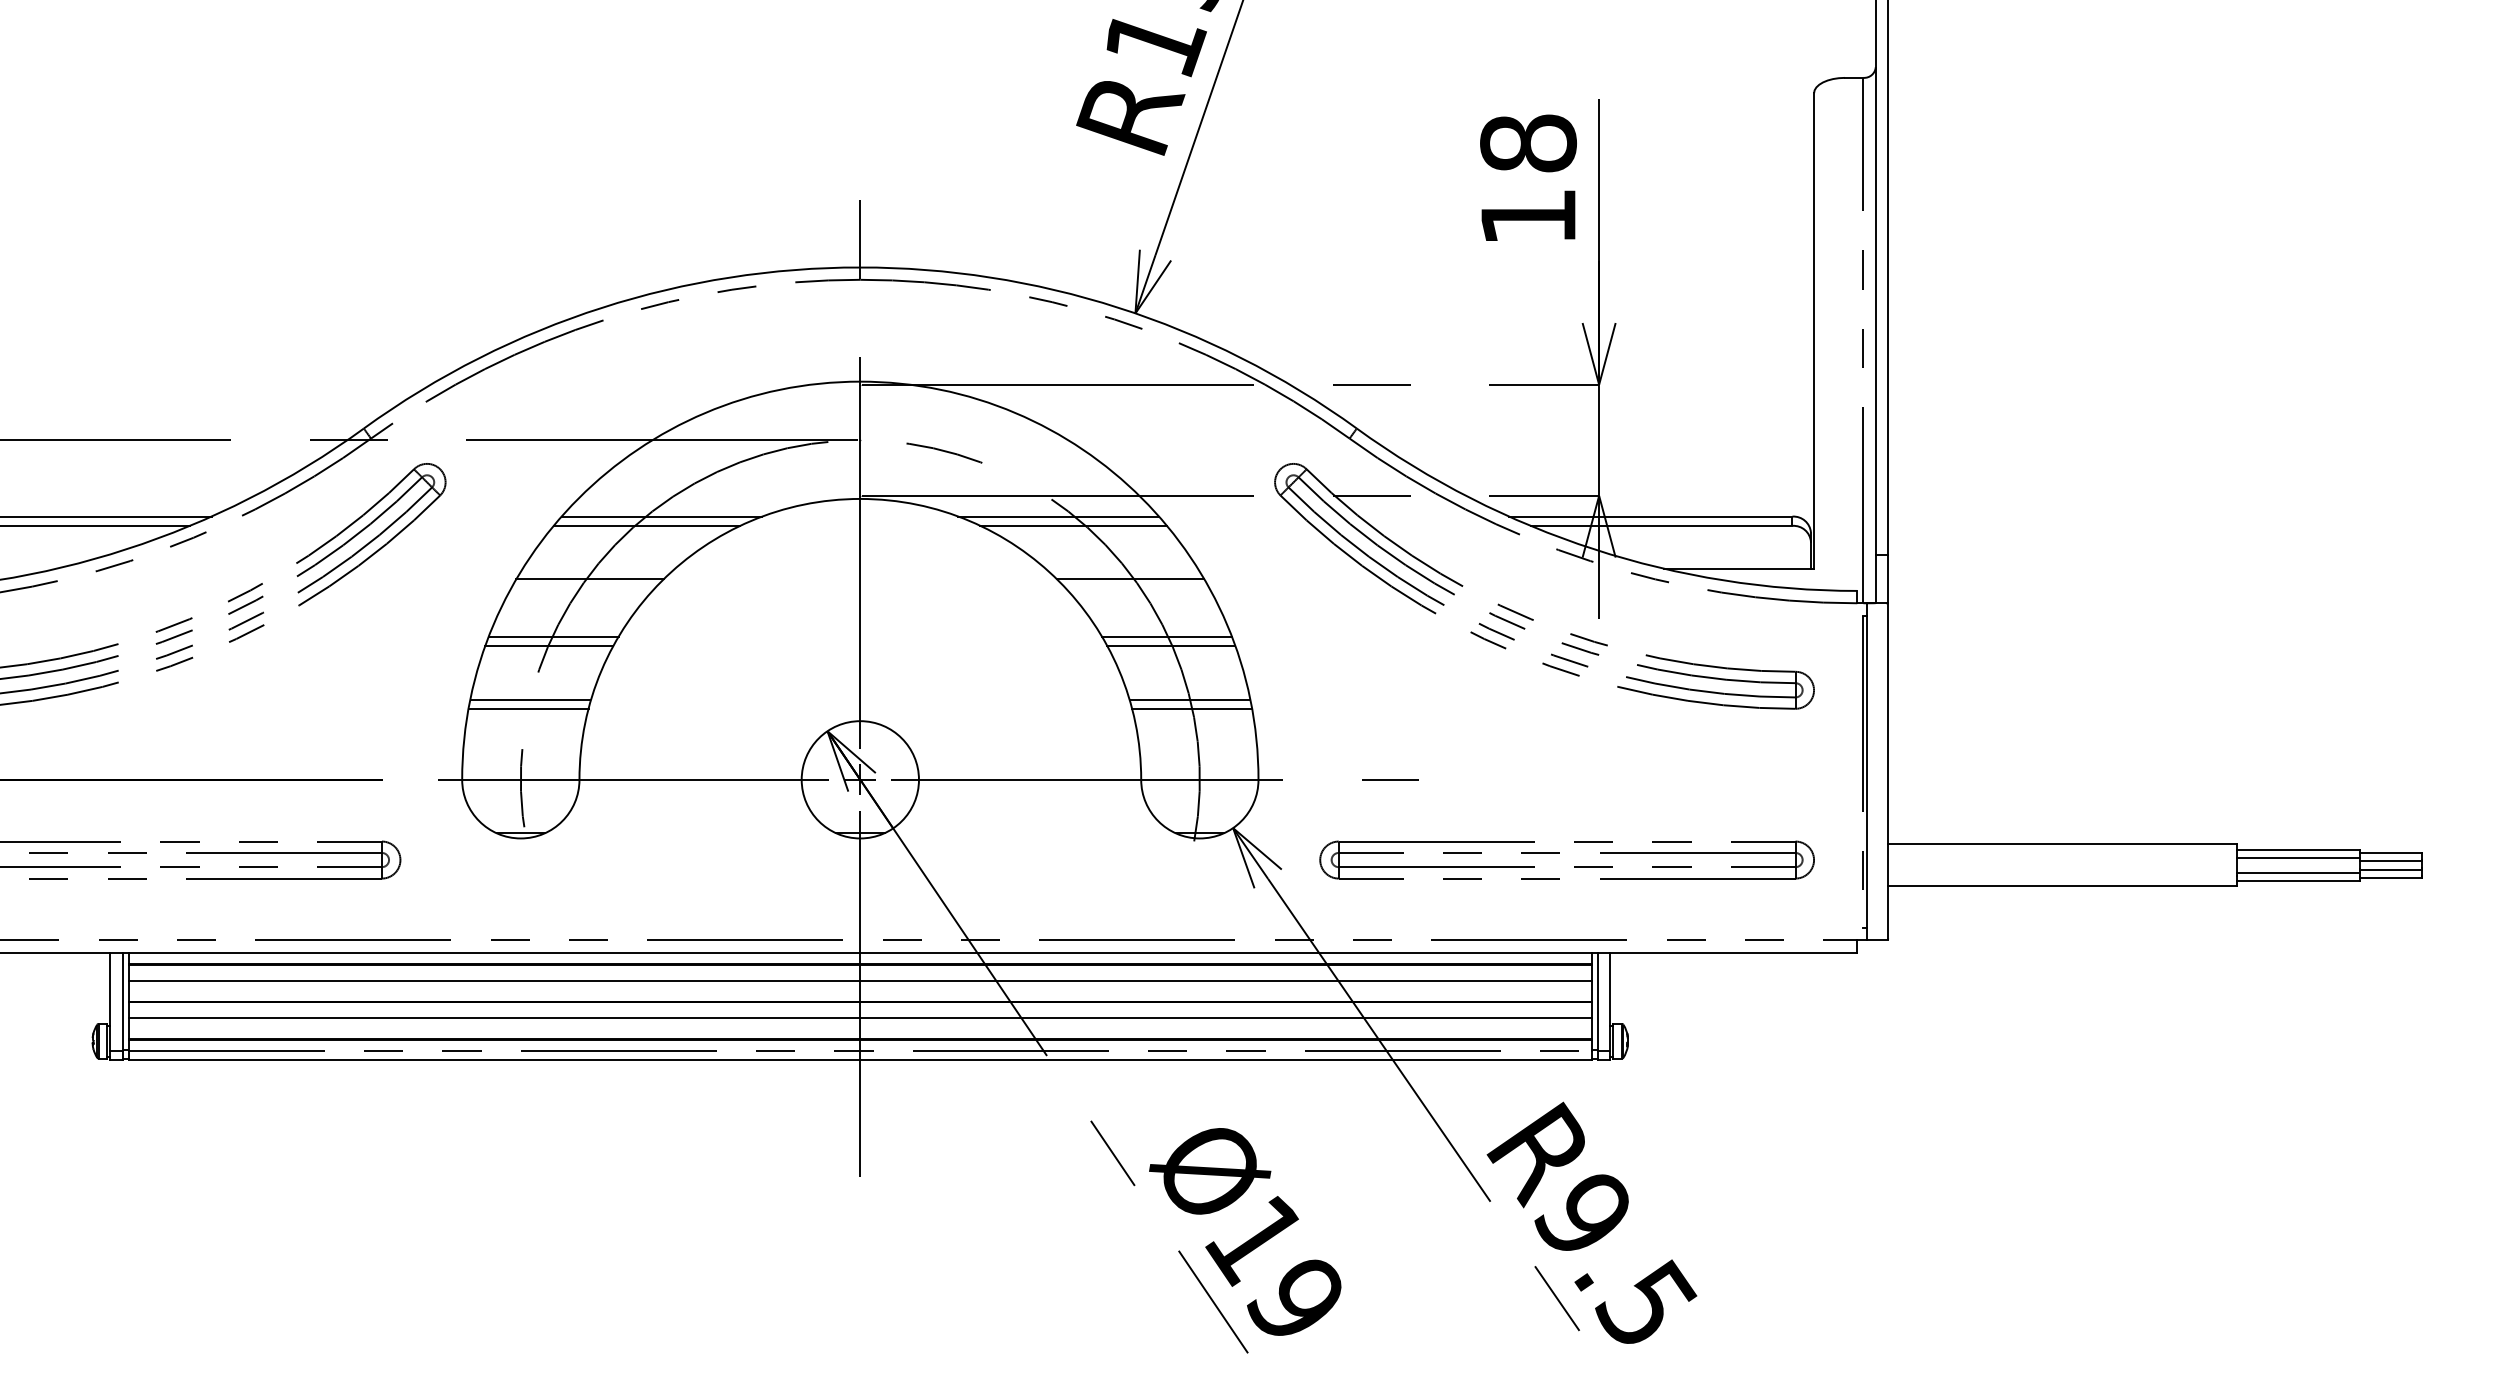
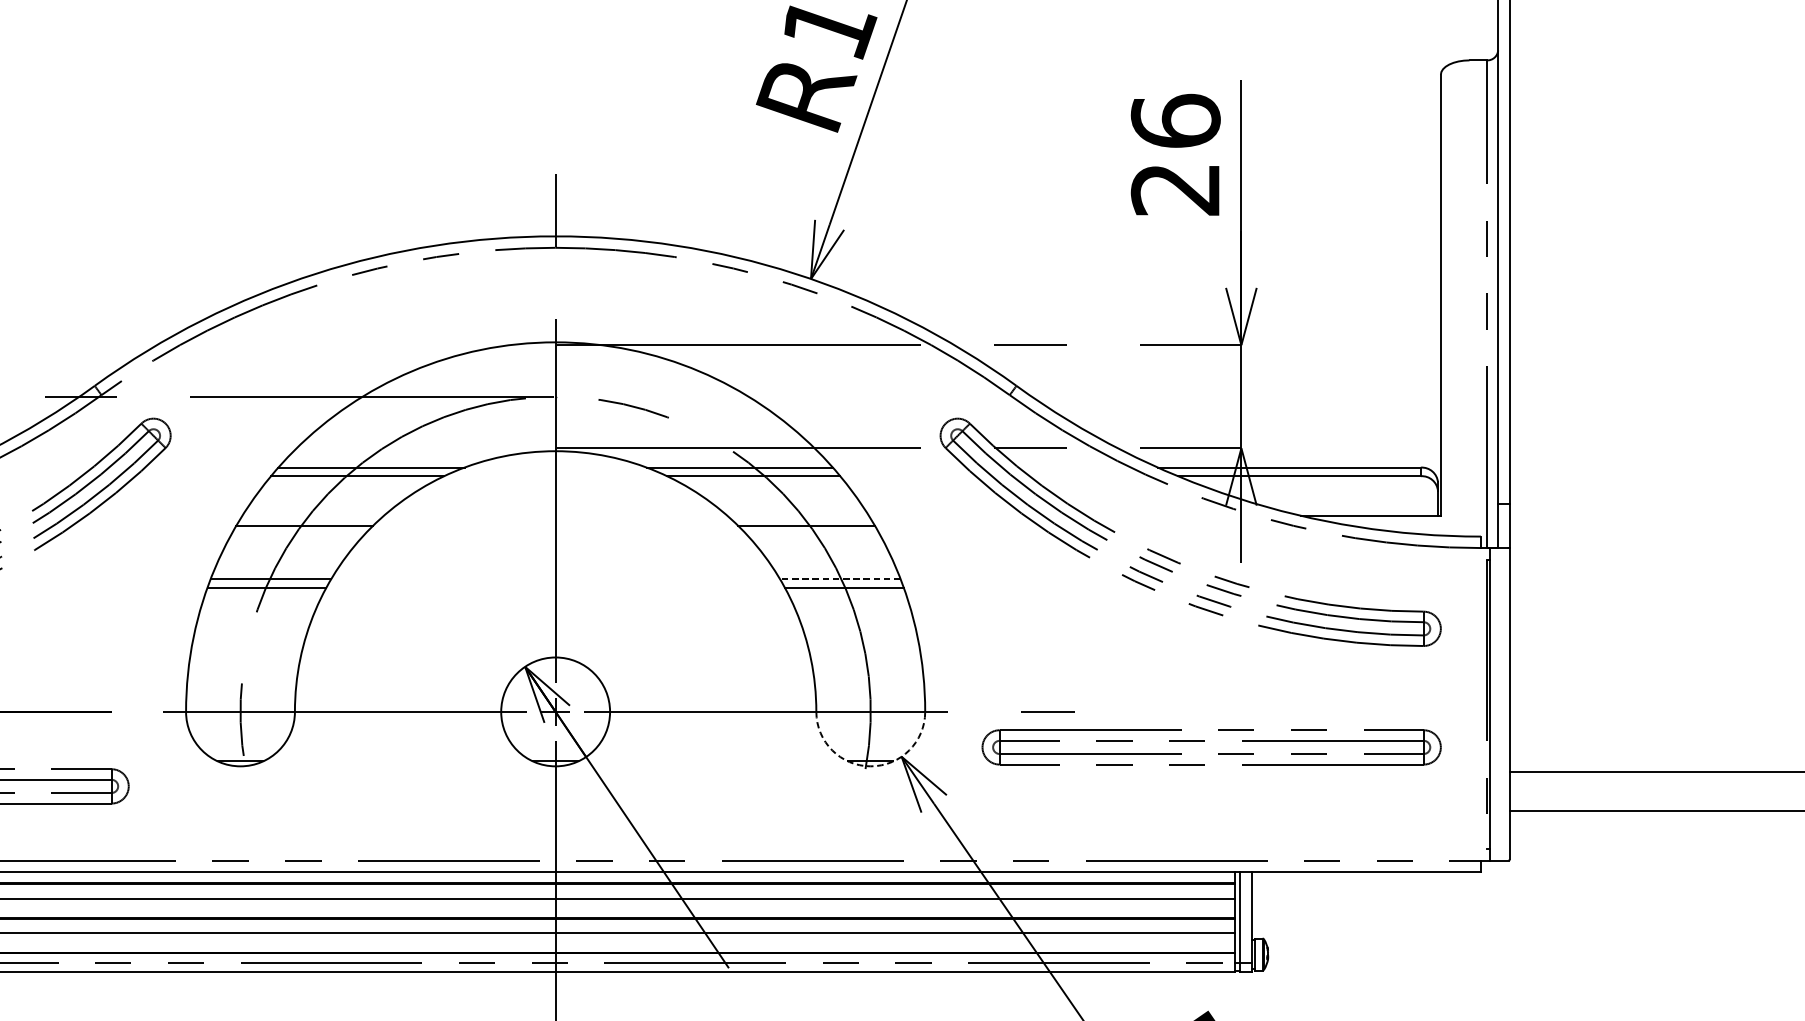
text: (1528, 179) -> (1175, 154), 18 -> 26
line: (1167, 636) -> (840, 578), solid -> dashed
line: (530, 699) -> (249, 637), removed
line: (1189, 699) -> (861, 637), removed
line: (528, 708) -> (247, 645), removed
line: (1192, 708) -> (863, 645), removed
arc: (1199, 838) -> (870, 766), solid -> dashed
part: (1559, 853) -> (1204, 741), moved

